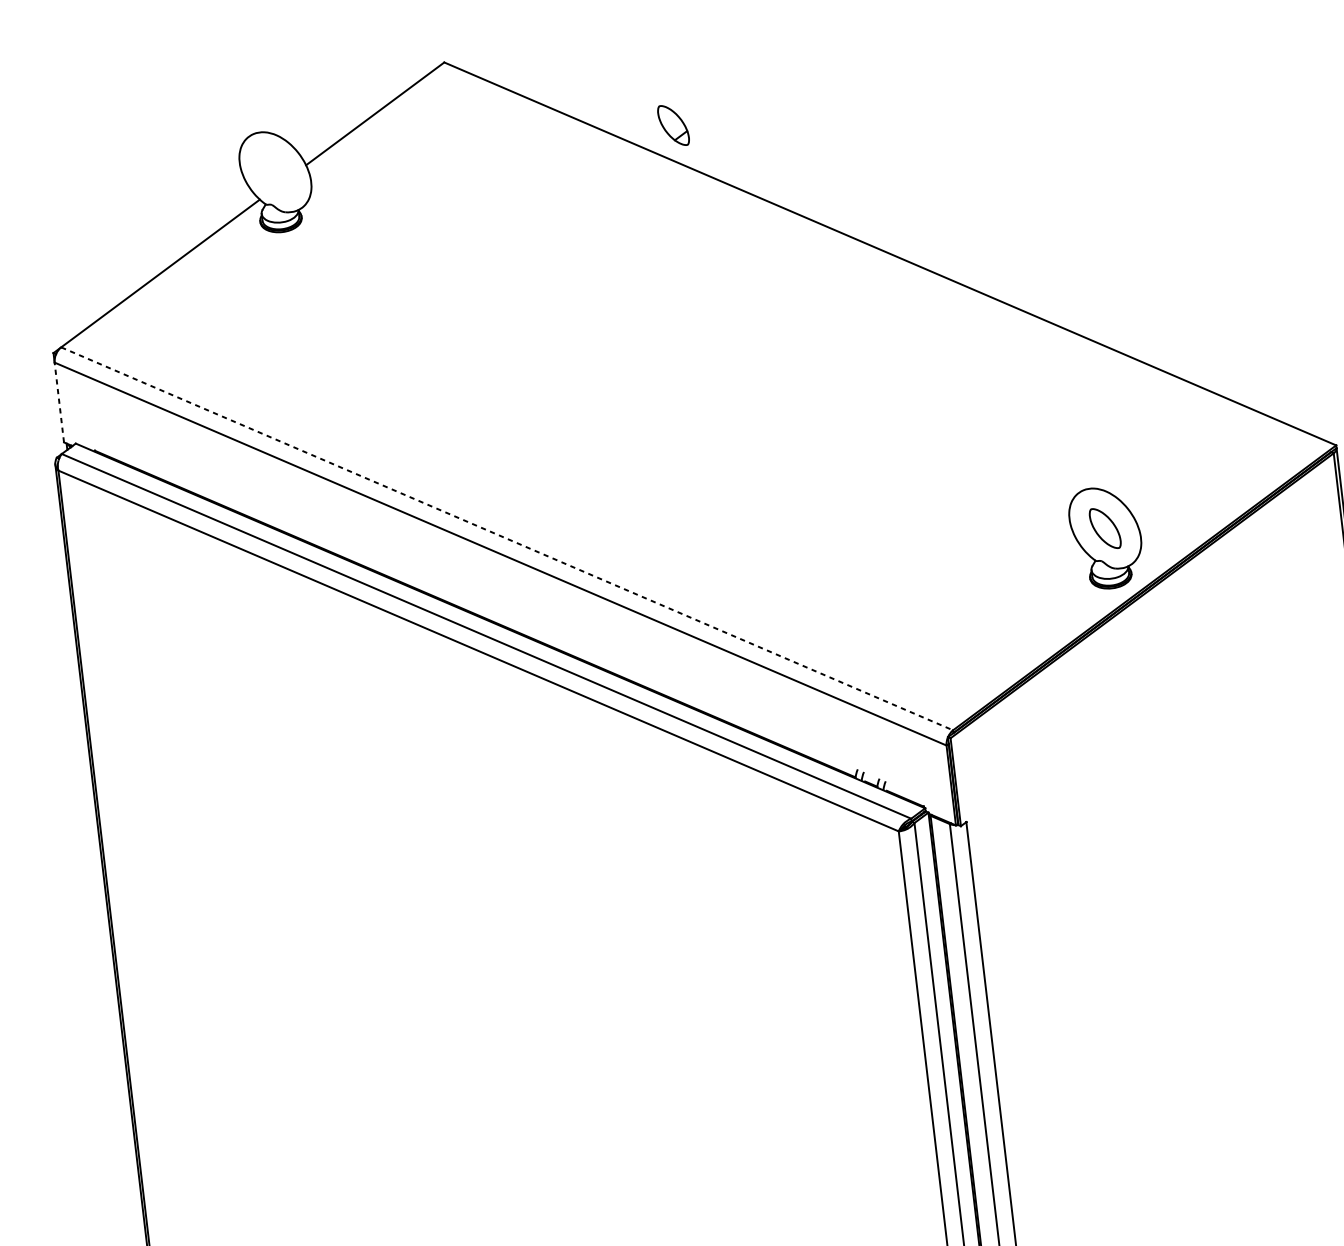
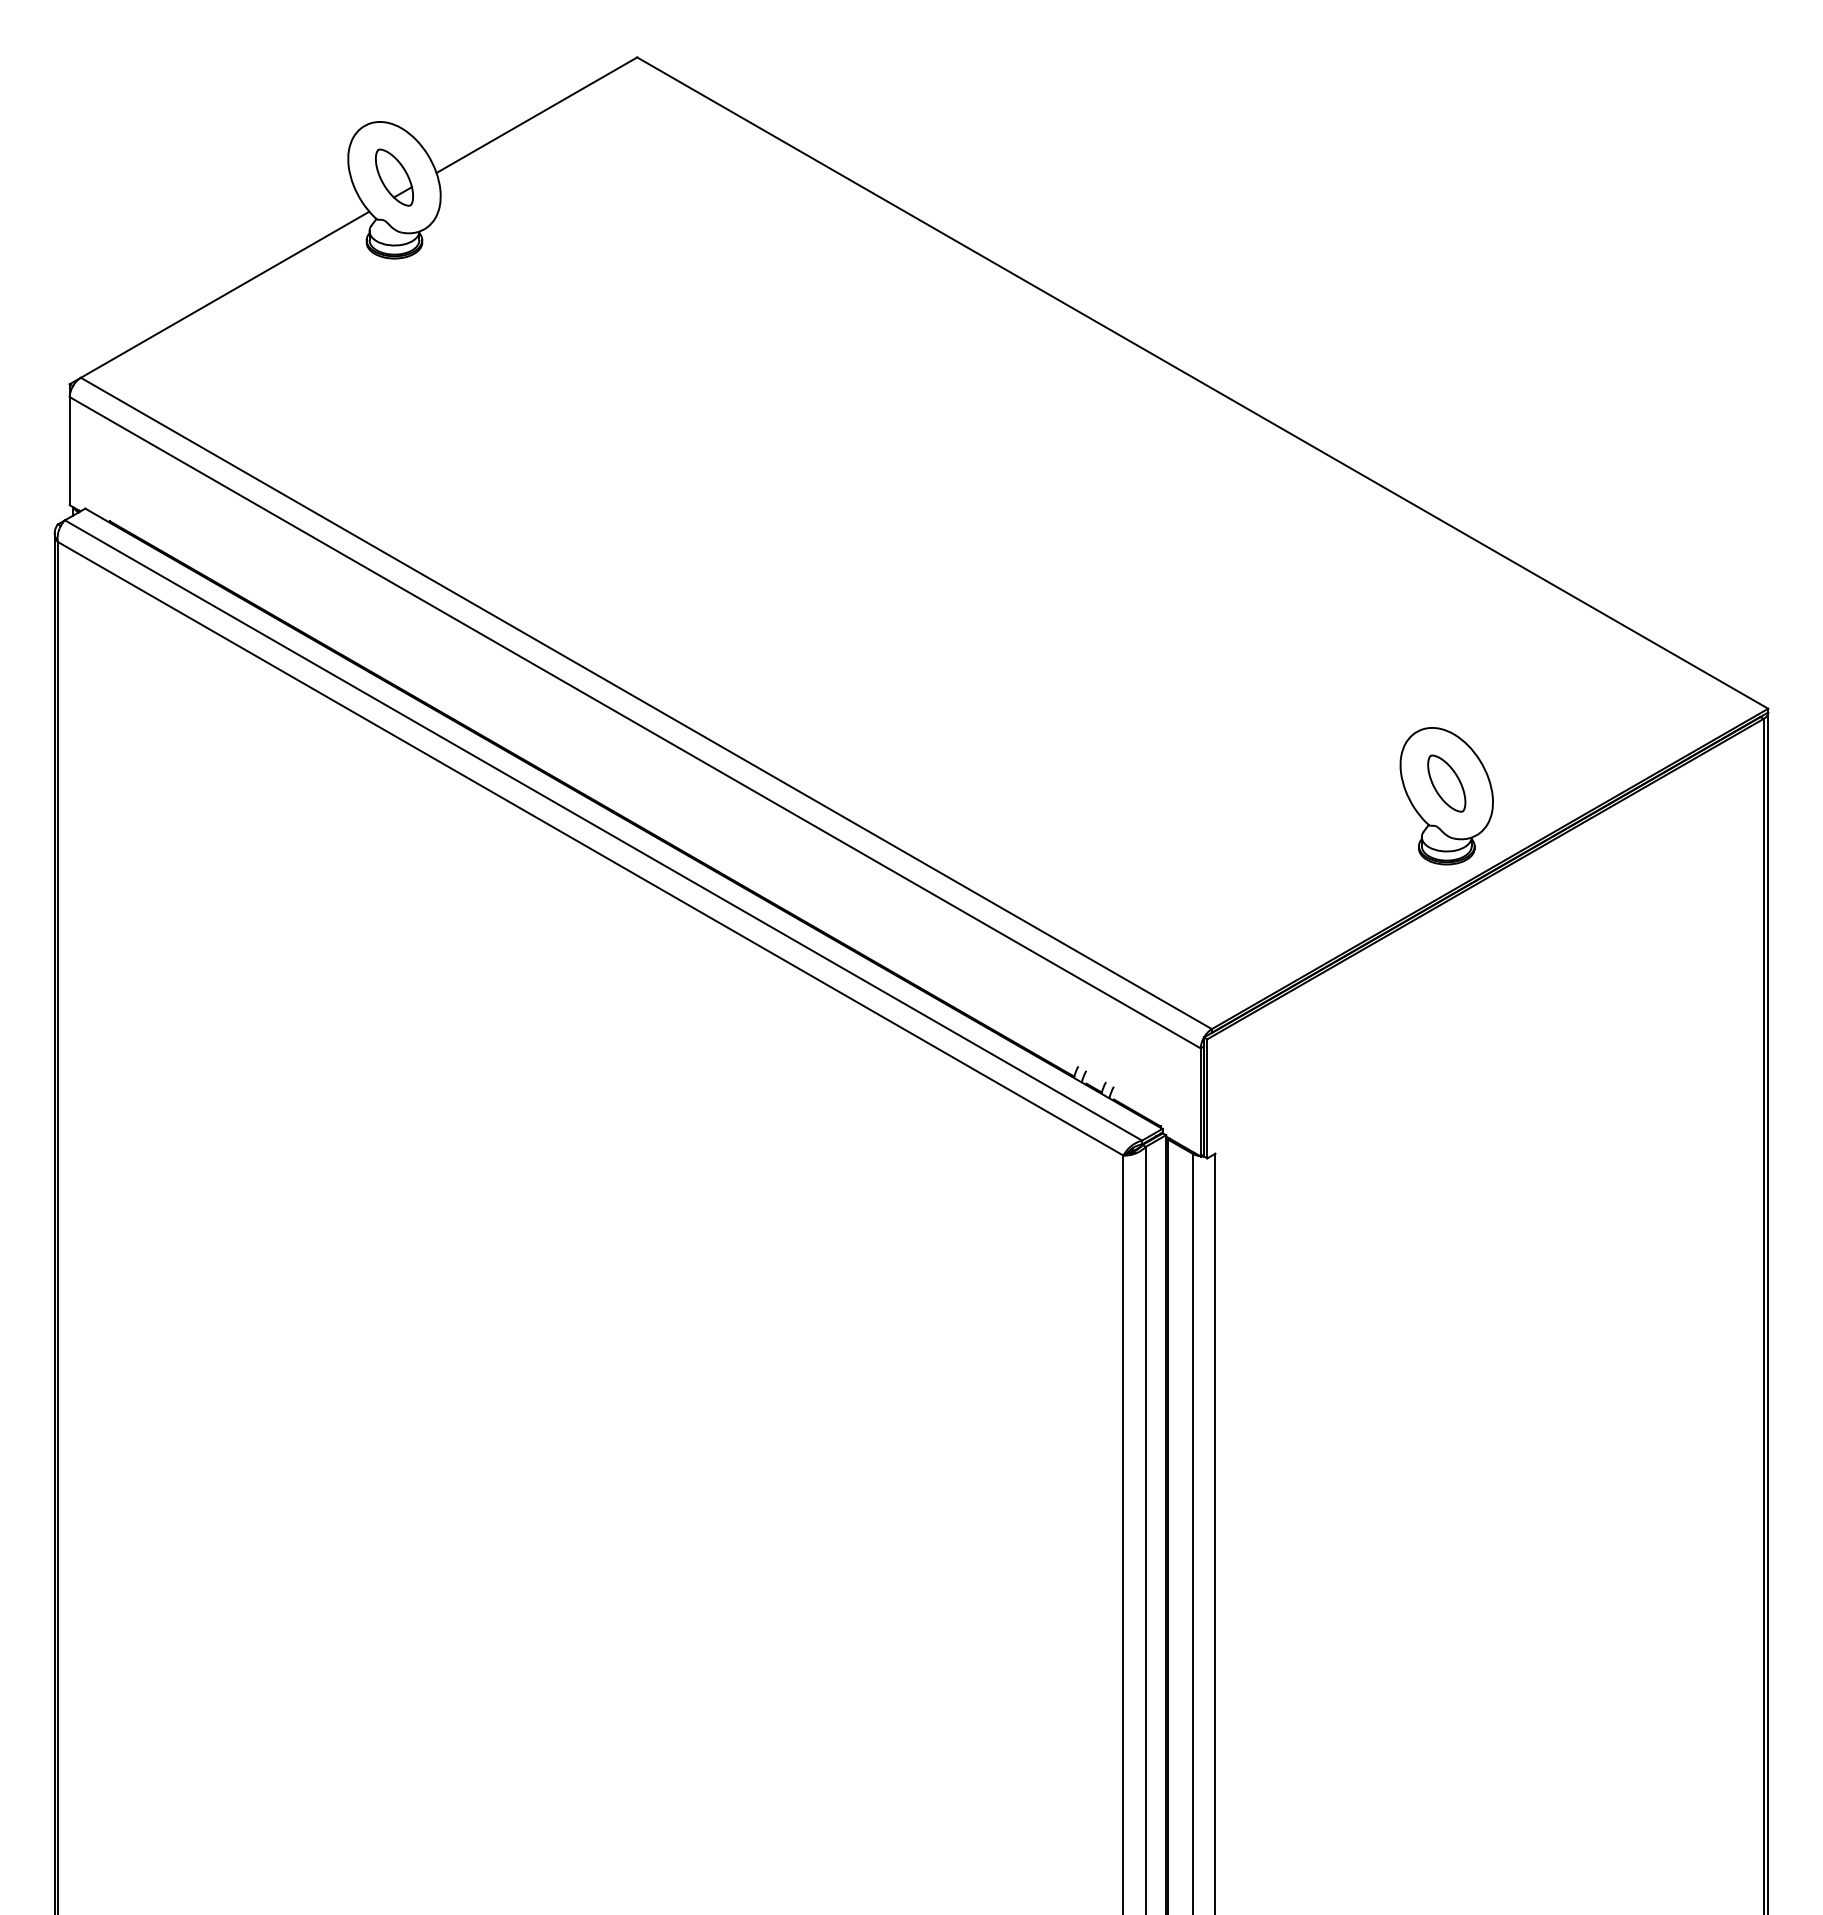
part: (673, 125) -> (394, 177), moved
line: (59, 402) -> (69, 450), dashed -> solid
line: (507, 538) -> (646, 703), dashed -> solid

